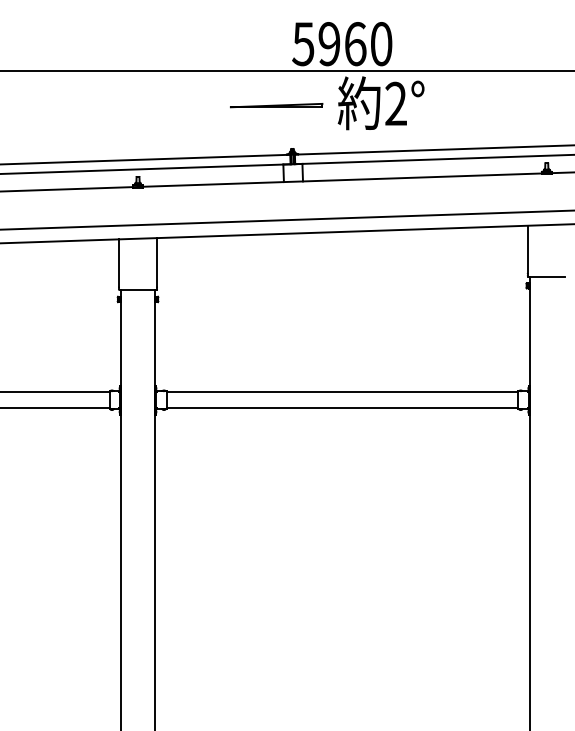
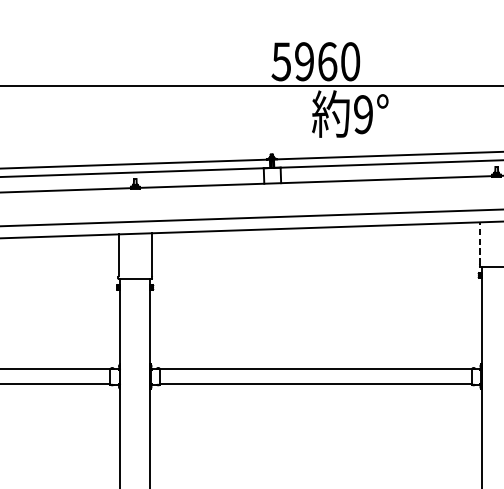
text: (395, 104) -> (362, 115), 2° -> 9°
line: (276, 105) -> (257, 116), removed
line: (528, 249) -> (480, 243), solid -> dashed

